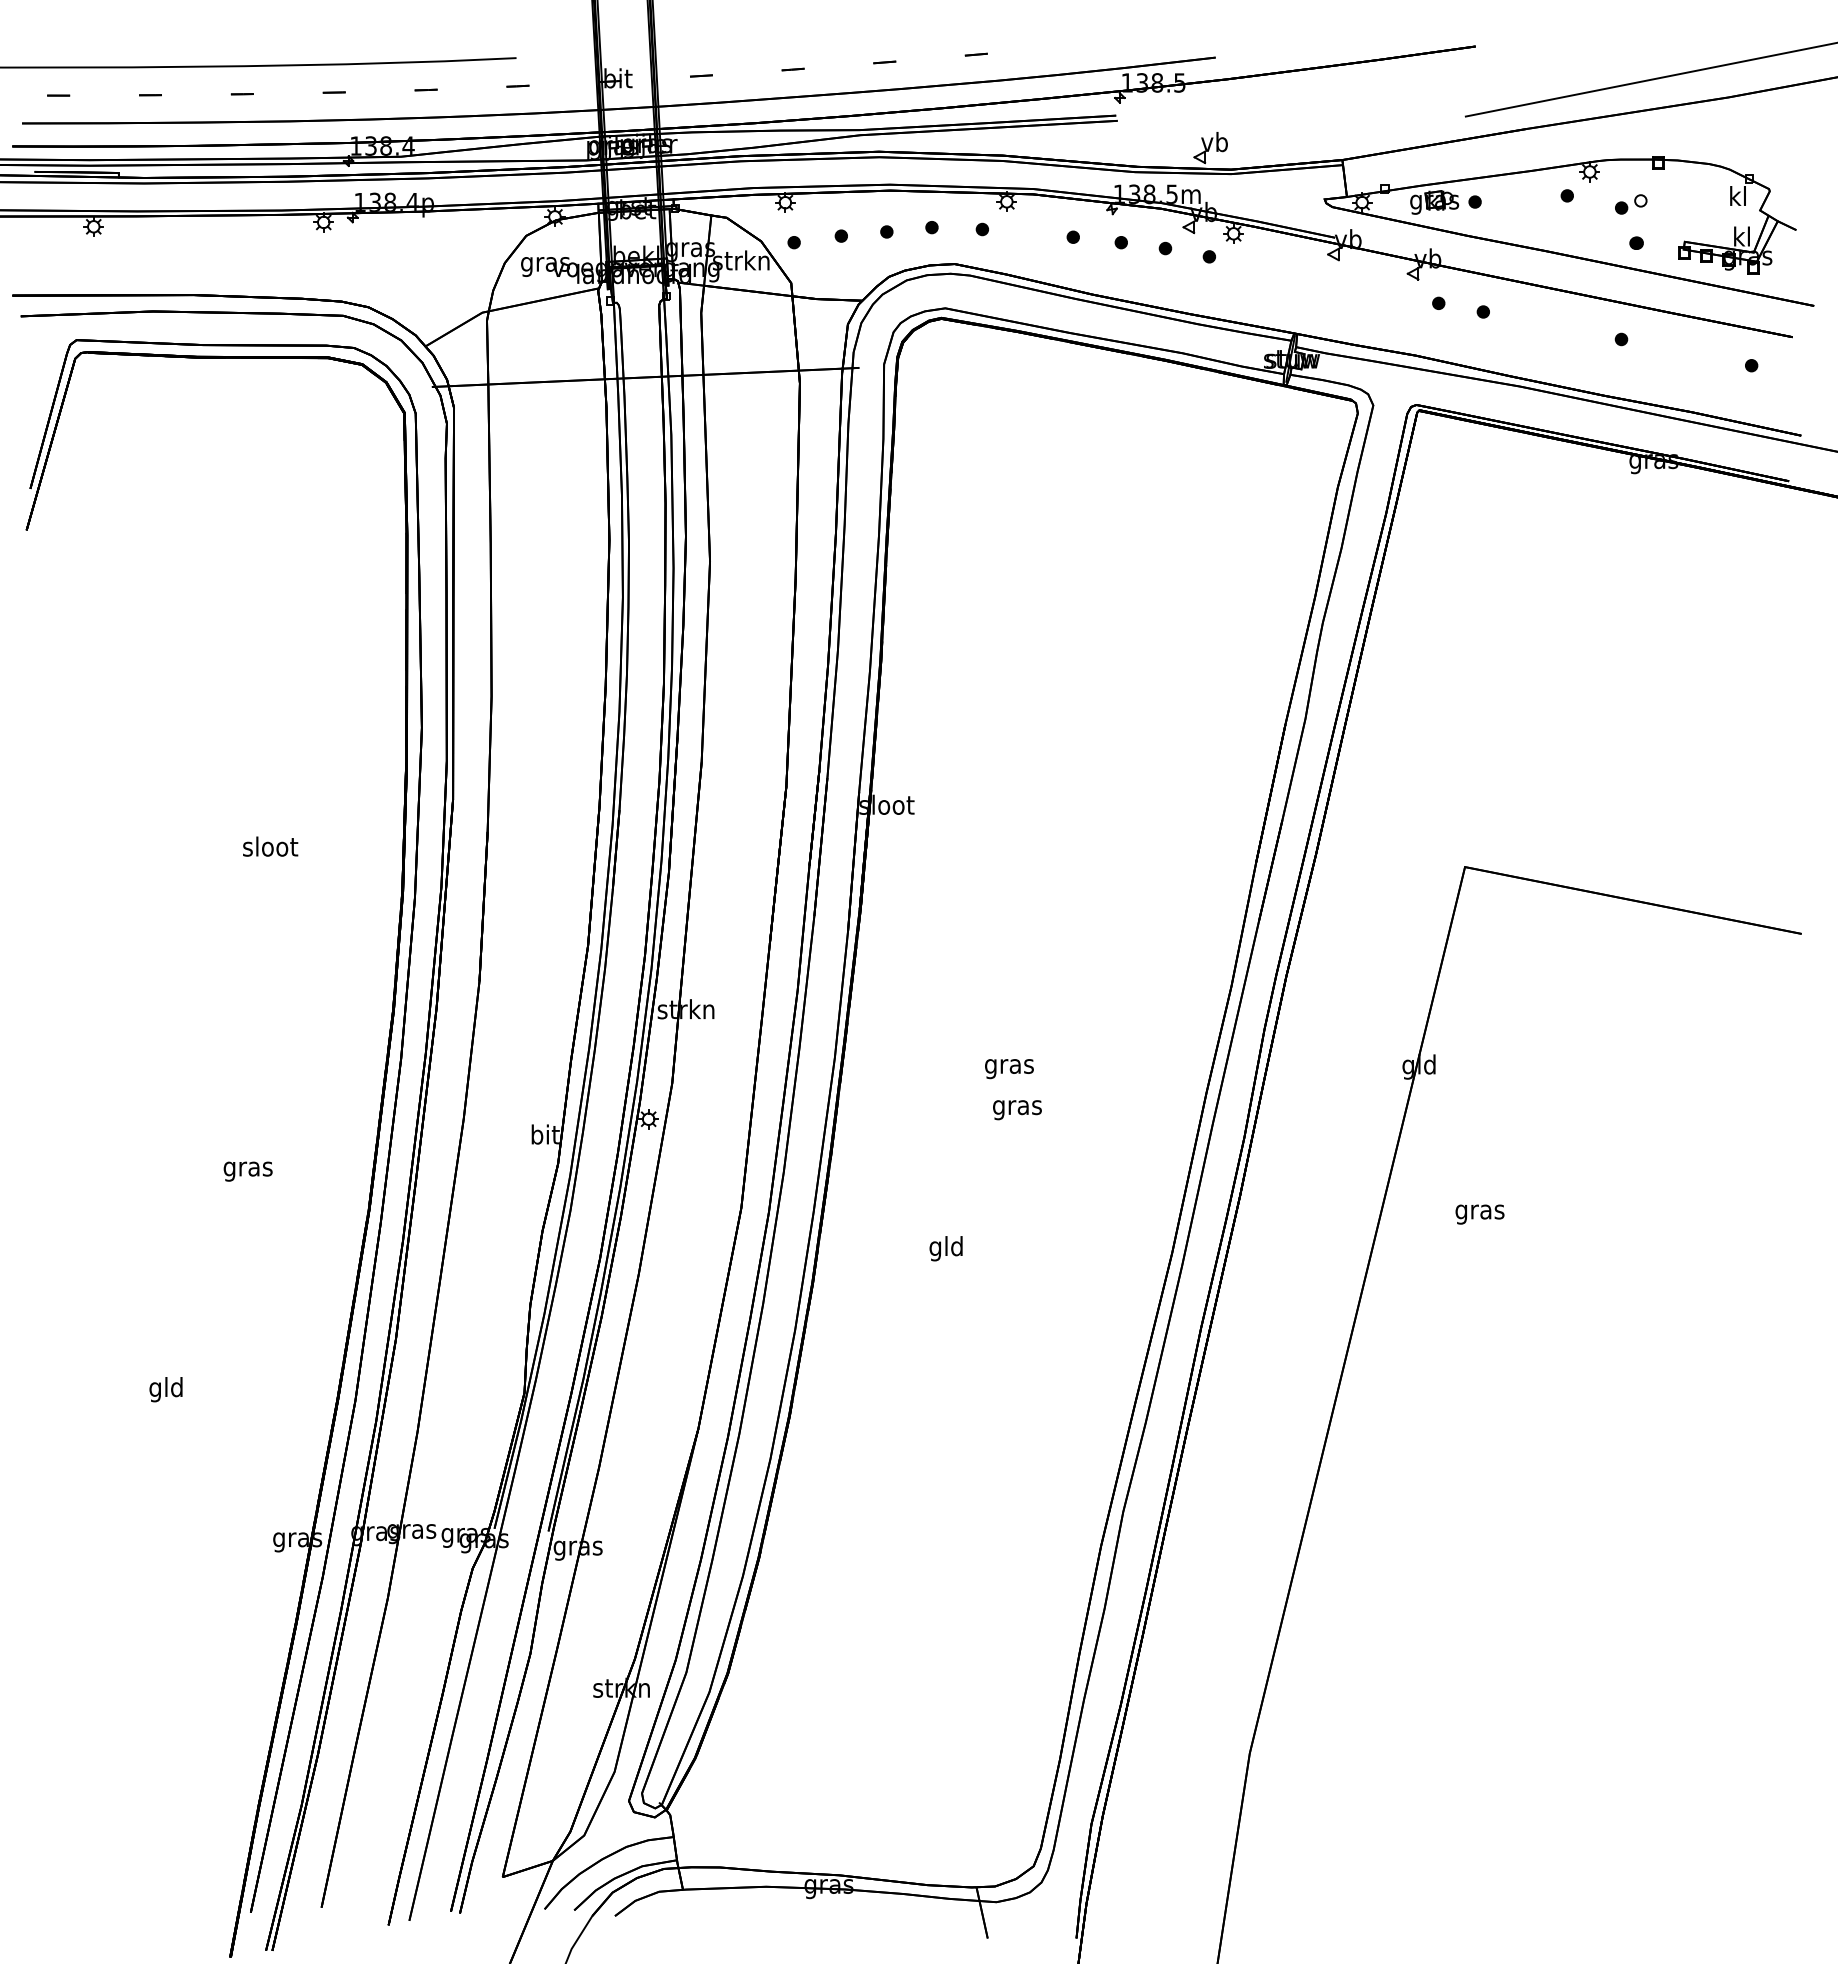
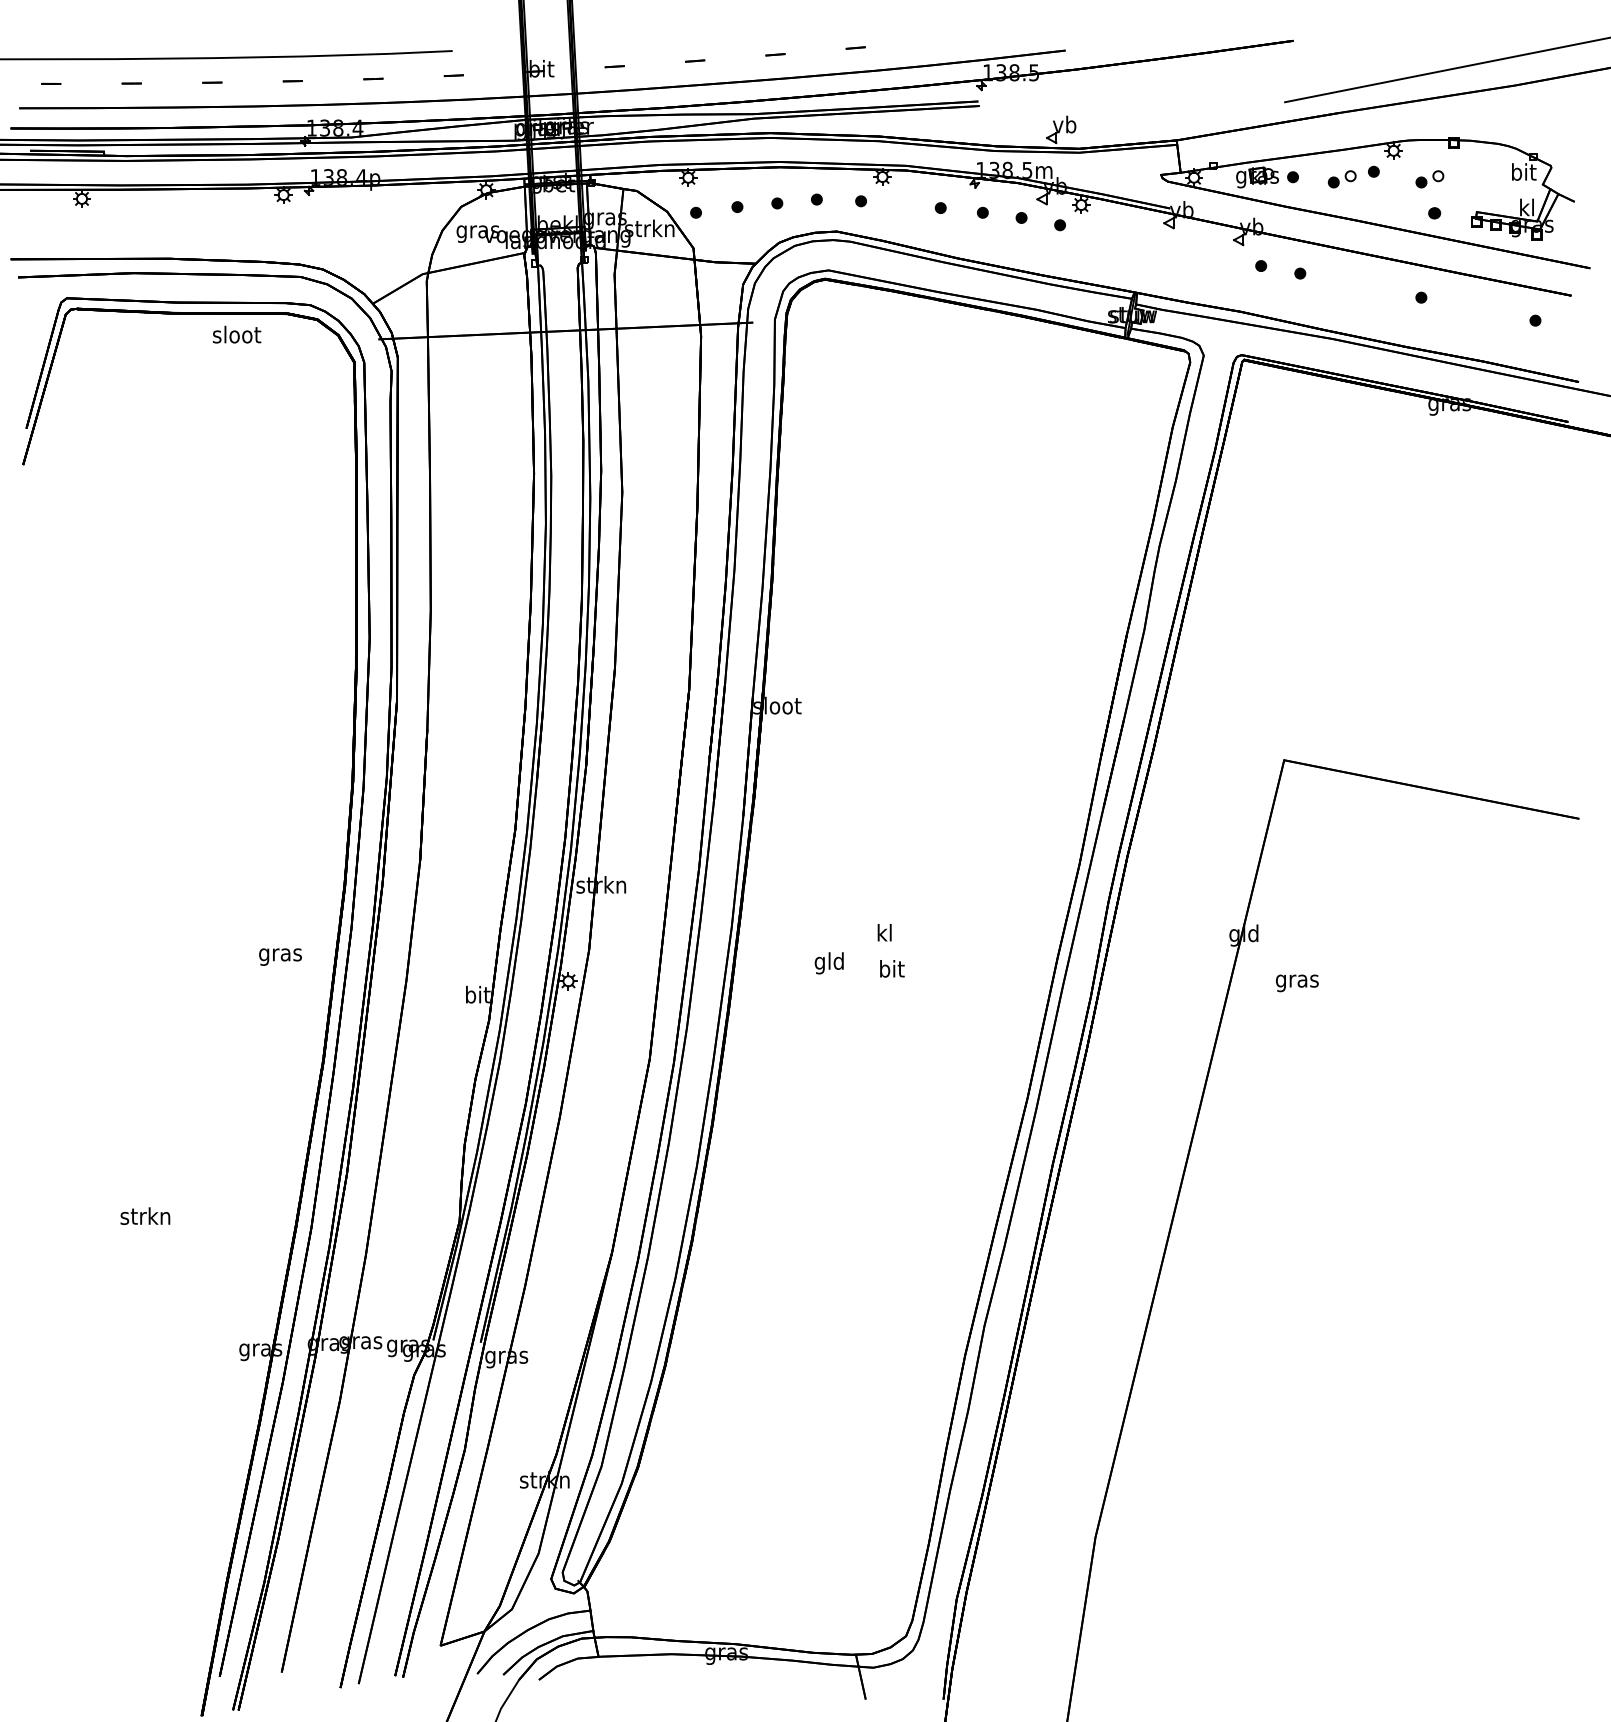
text: (1738, 196) -> (1523, 172), kl -> bit
part: (1531, 204) -> (1342, 179), added
text: (270, 846) -> (236, 334), moved
text: (1009, 1066) -> (884, 935), gras -> kl
text: (1017, 1107) -> (891, 971), gras -> bit
text: (247, 1171) -> (279, 956), moved
text: (1479, 1214) -> (1296, 983), moved
text: (945, 1248) -> (828, 963), moved
text: (165, 1389) -> (144, 1218), gld -> strkn

